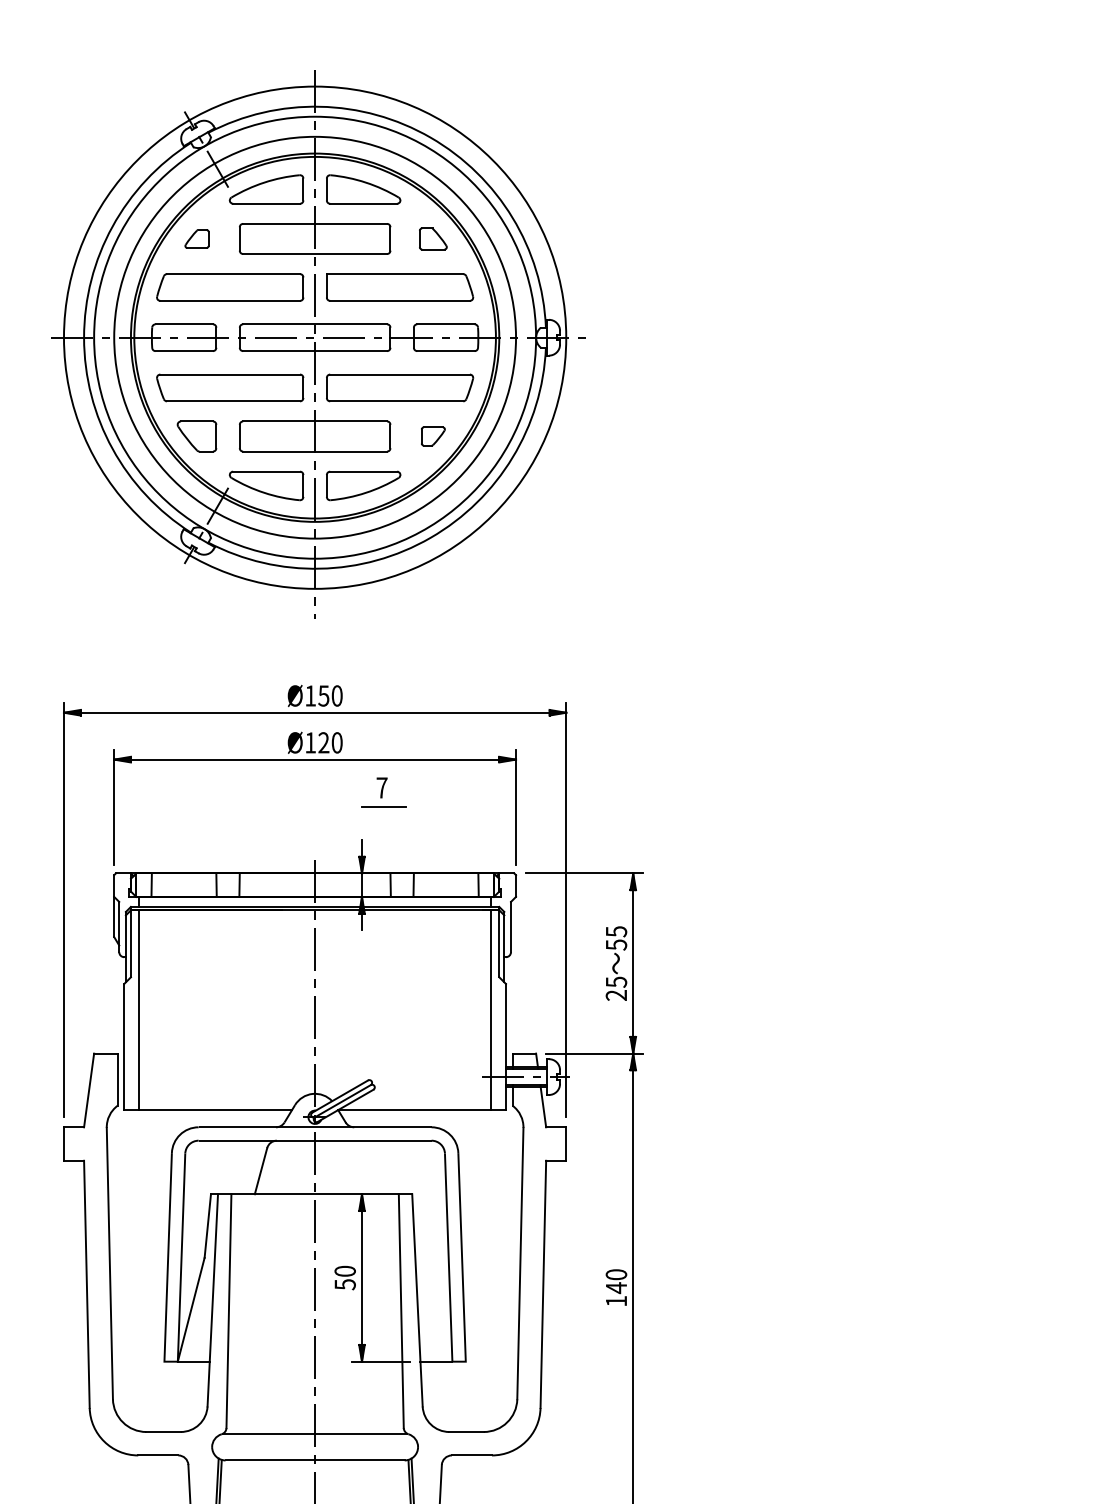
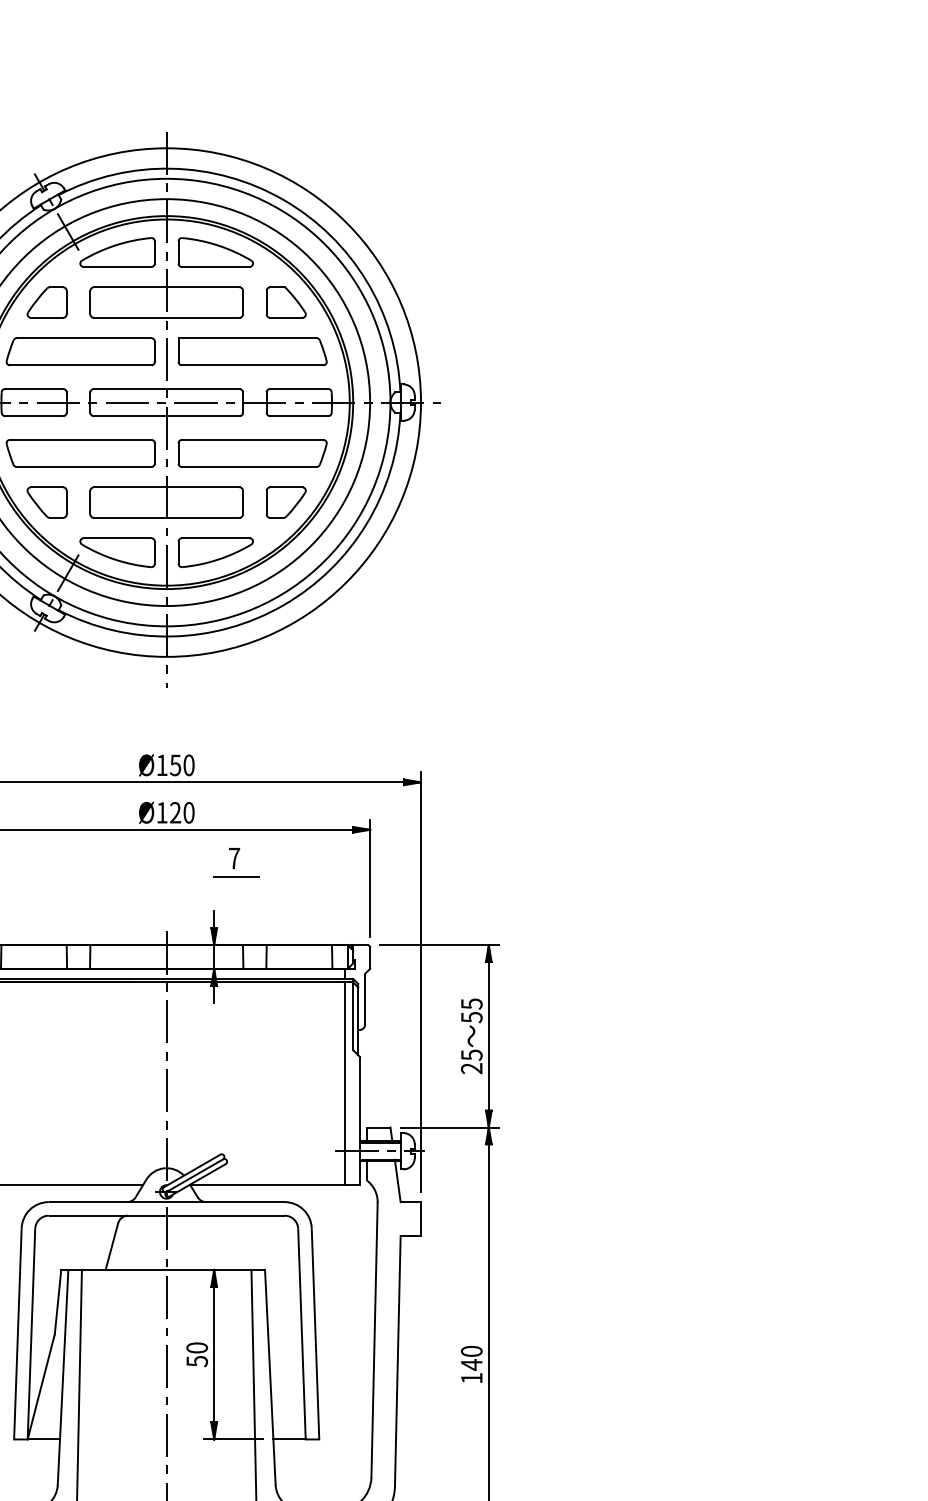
part: (196, 238) -> (46, 302), size x1.67
part: (433, 238) -> (286, 302), size x1.43
part: (433, 436) -> (286, 502), size x1.67

